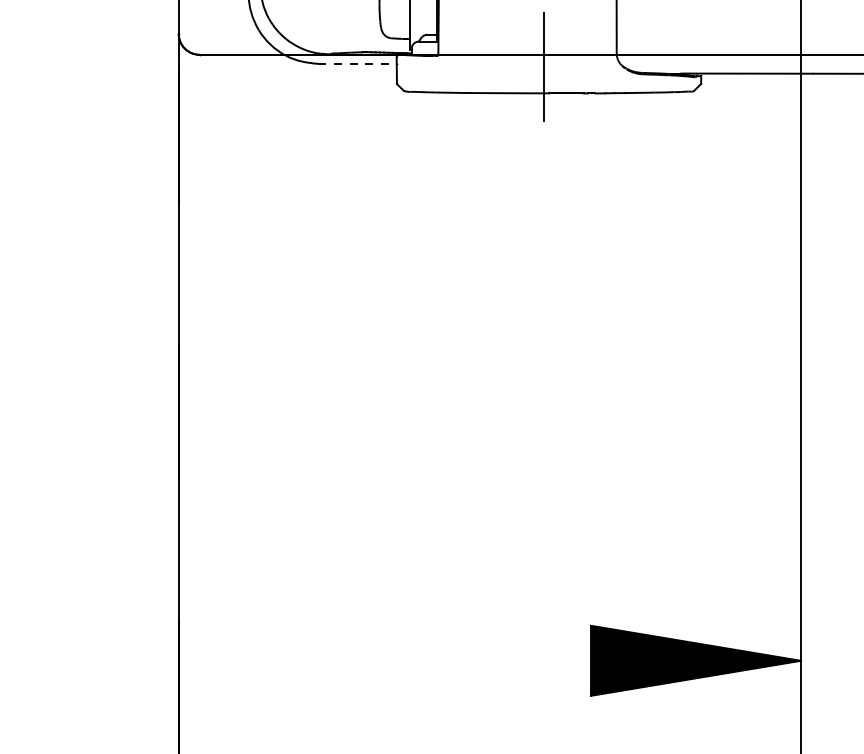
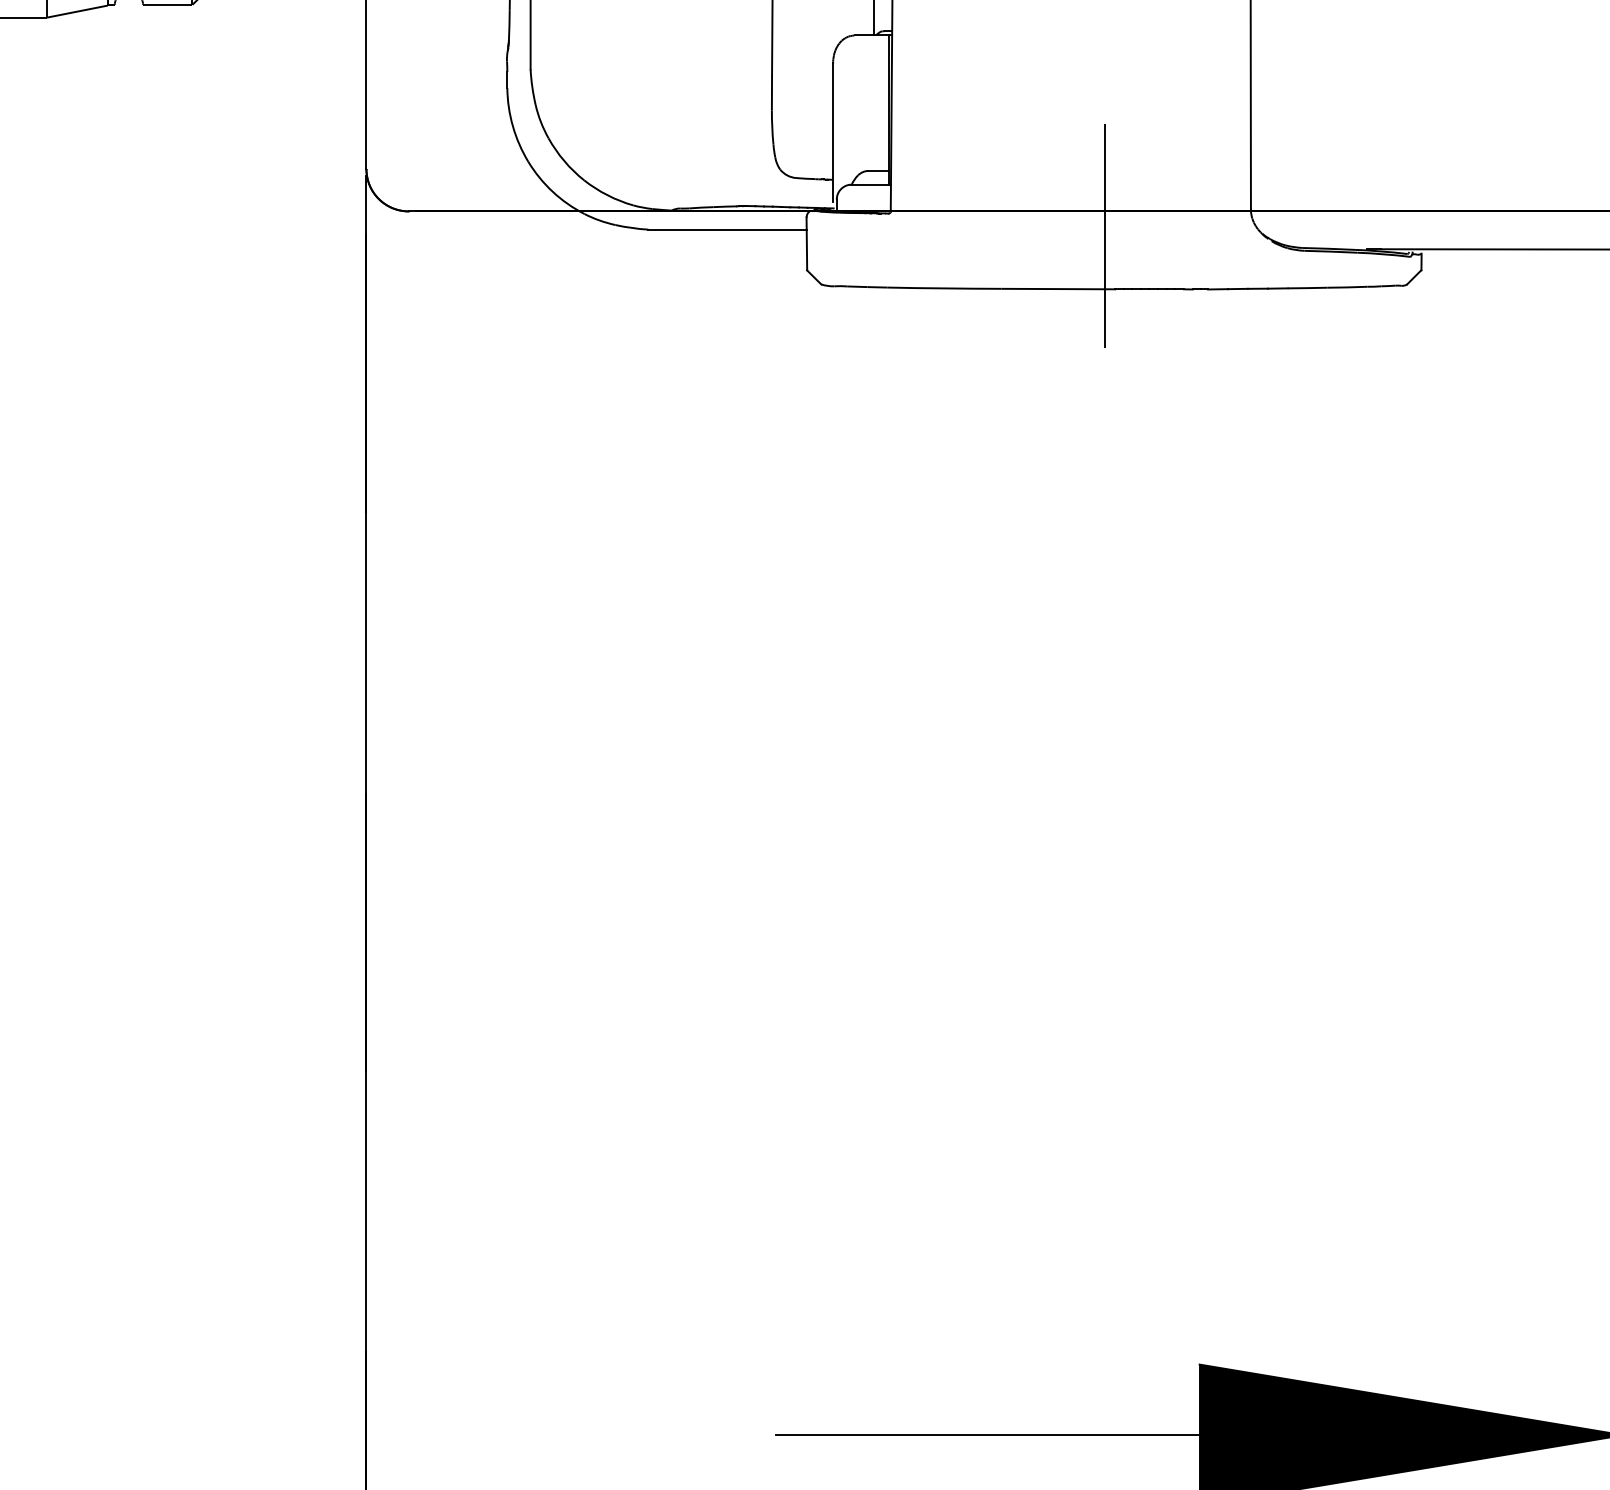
line: (358, 63) -> (729, 228), dashed -> solid
line: (486, 660) -> (987, 1434), added

